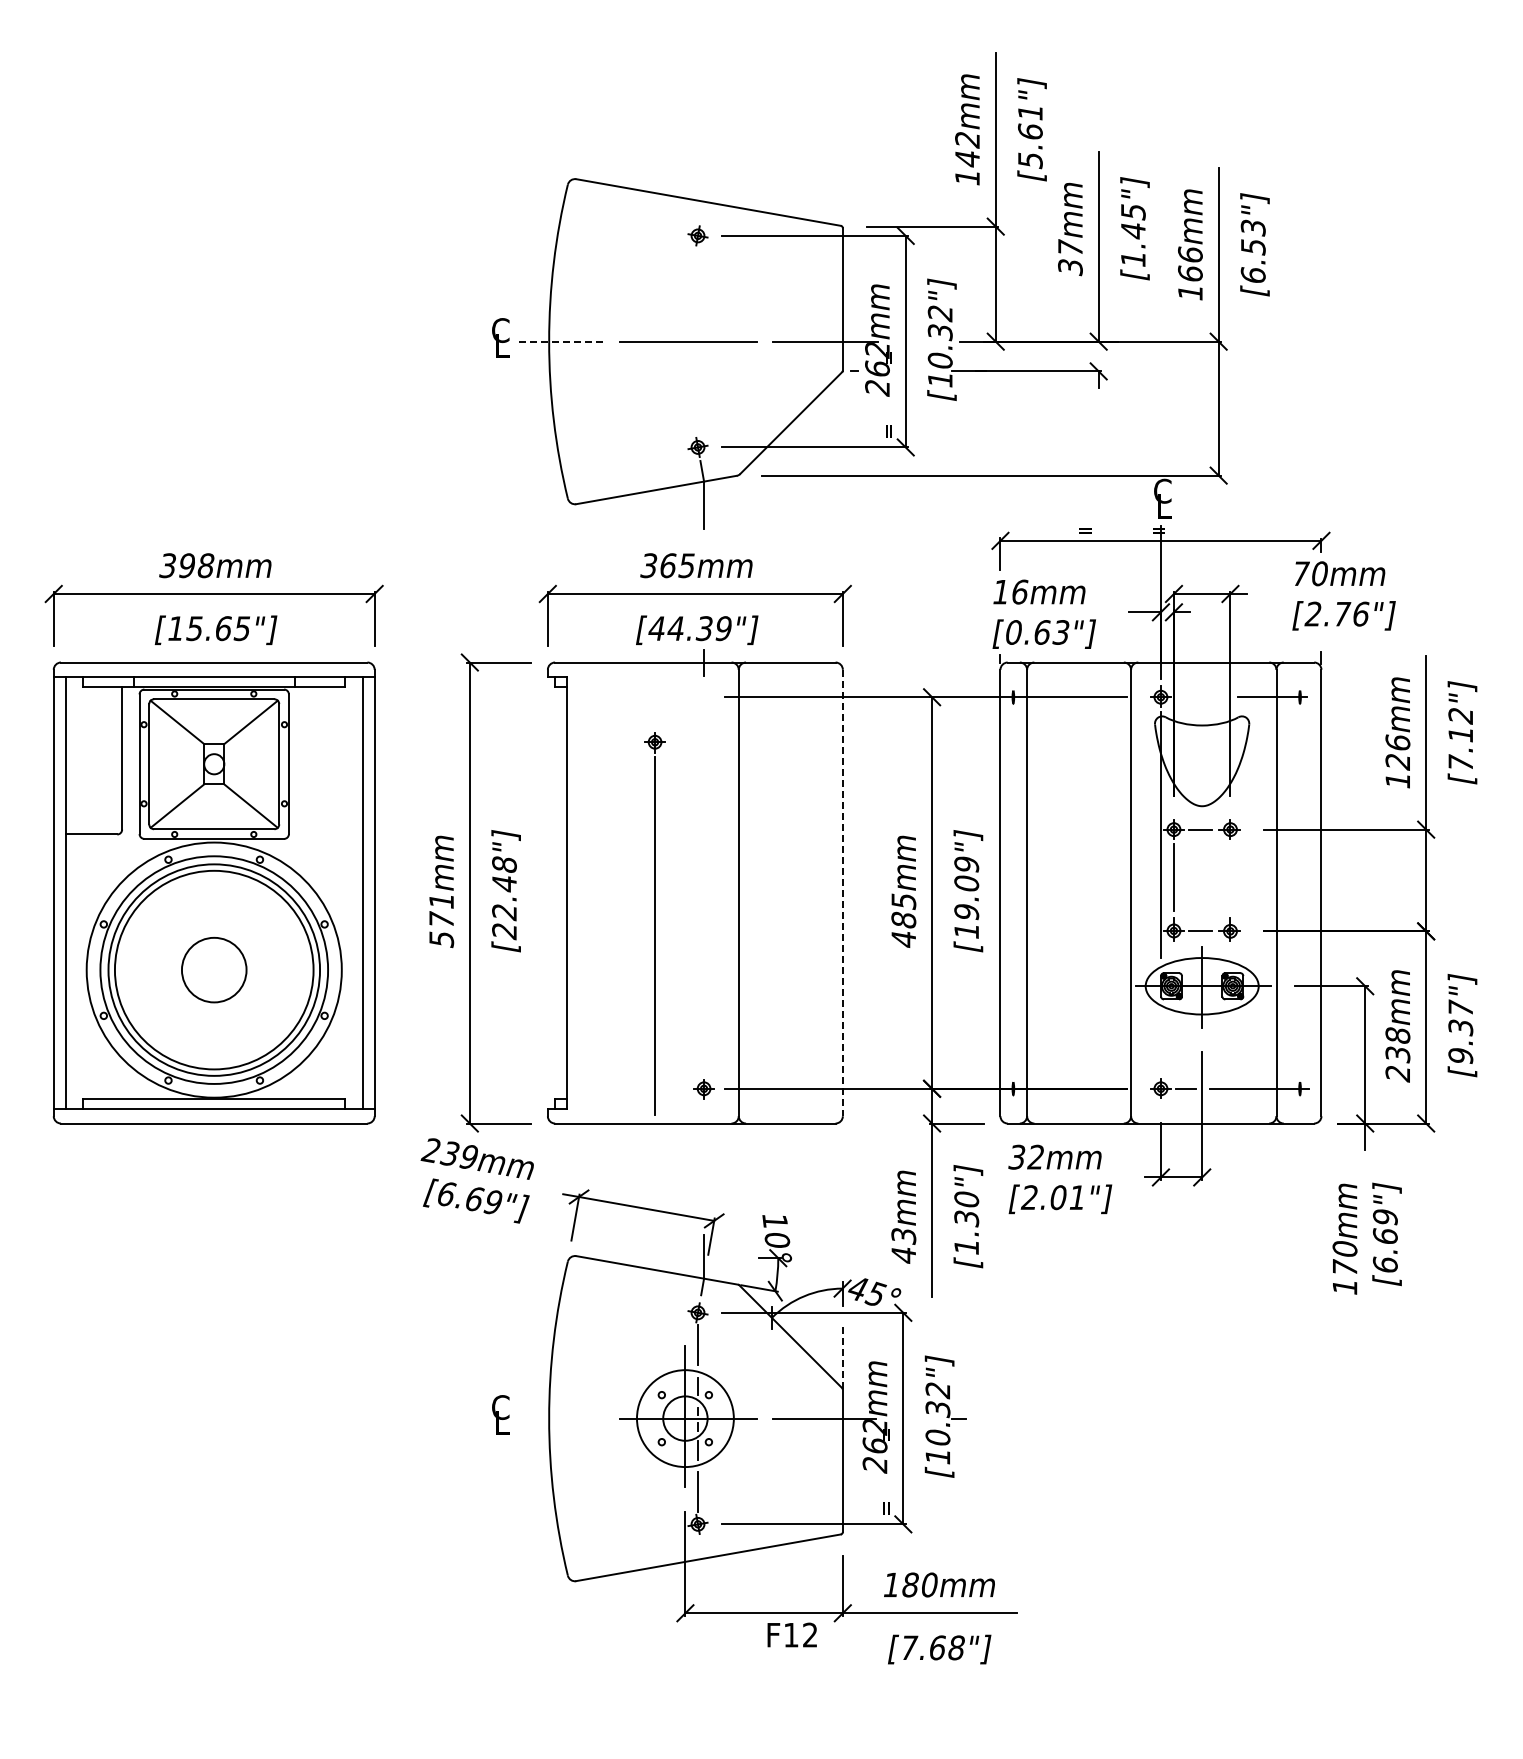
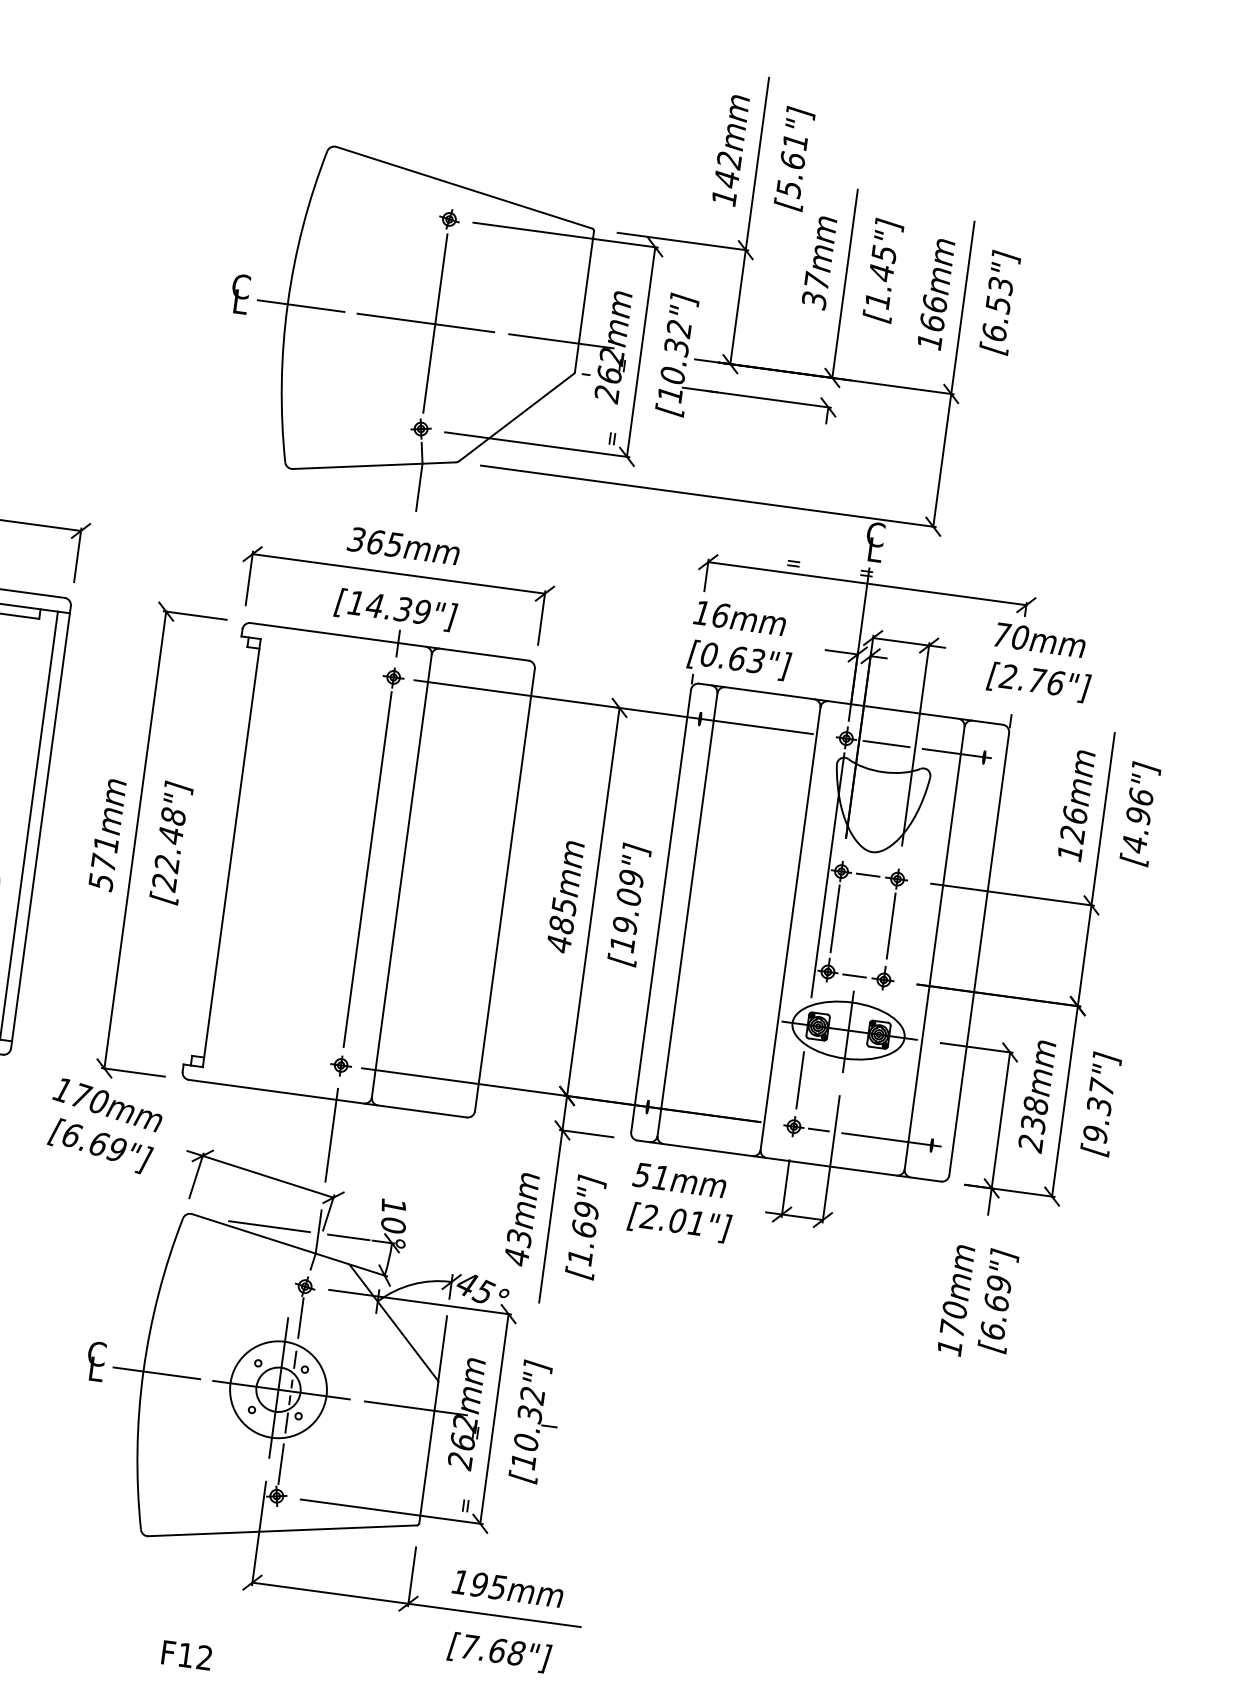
line: (698, 340) -> (435, 323), added
line: (562, 341) -> (300, 305), dashed -> solid
text: (656, 628) -> (355, 602), [44.39"] -> [14.39"]
line: (1201, 697) -> (886, 744), added
text: (1460, 739) -> (1137, 820), [7.12"] -> [4.96"]
line: (1230, 876) -> (891, 925), added
line: (842, 893) -> (504, 890), dashed -> solid
part: (654, 923) -> (368, 856), moved
line: (1160, 1041) -> (799, 1079), added
text: (449, 1153) -> (80, 1095), 239mm -> 170mm
text: (1026, 1156) -> (651, 1175), 32mm -> 51mm
line: (704, 1159) -> (332, 1135), added
text: (966, 1209) -> (585, 1220), [1.30"] -> [1.69"]
line: (654, 1258) -> (269, 1226), added
line: (734, 1258) -> (348, 1237), added
line: (842, 1356) -> (442, 1349), dashed -> solid
line: (562, 1418) -> (156, 1373), added
text: (919, 1584) -> (488, 1585), 180mm -> 195mm
text: (791, 1634) -> (186, 1654), moved

